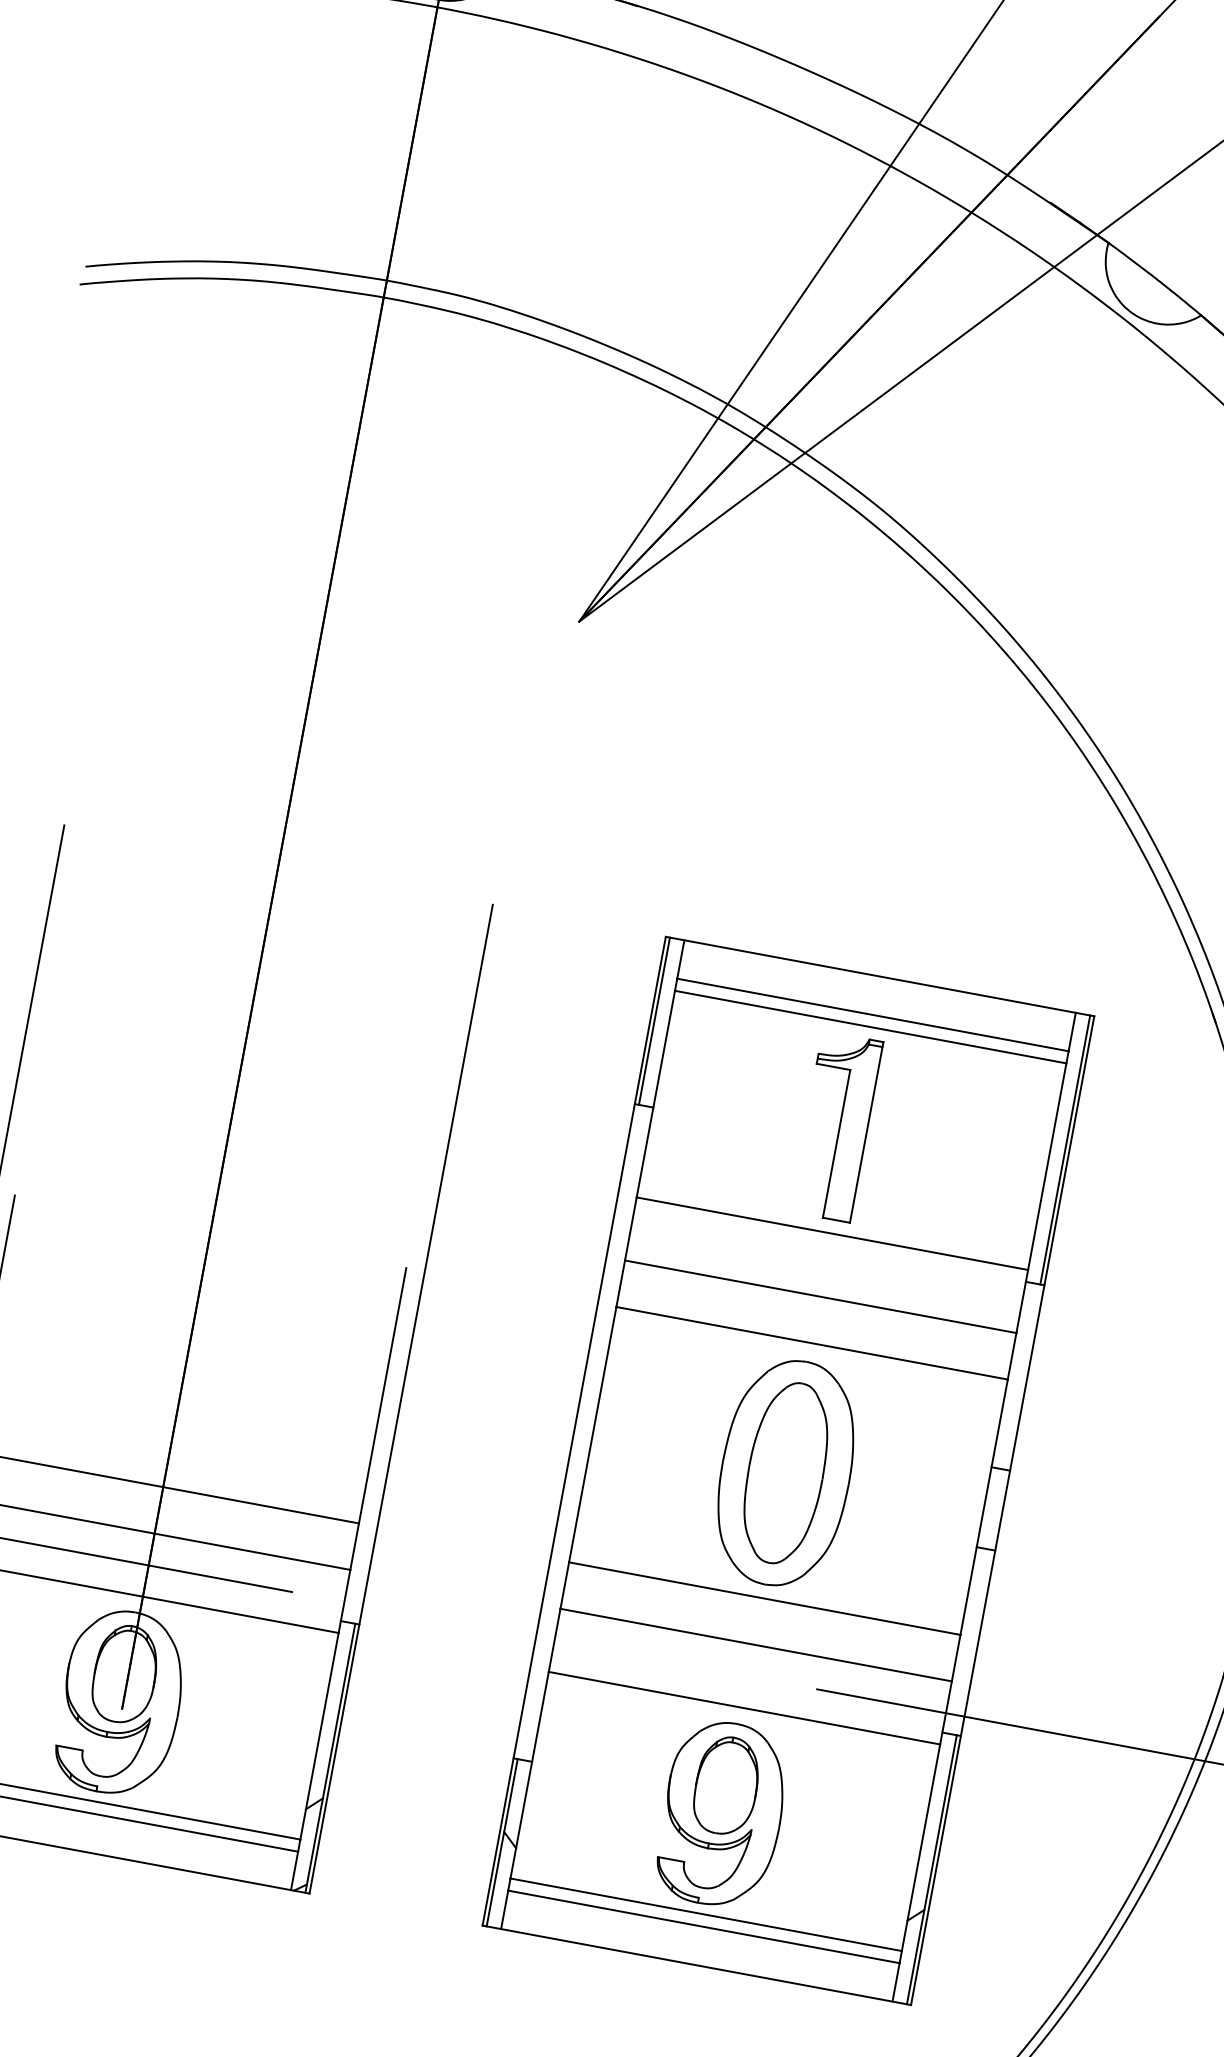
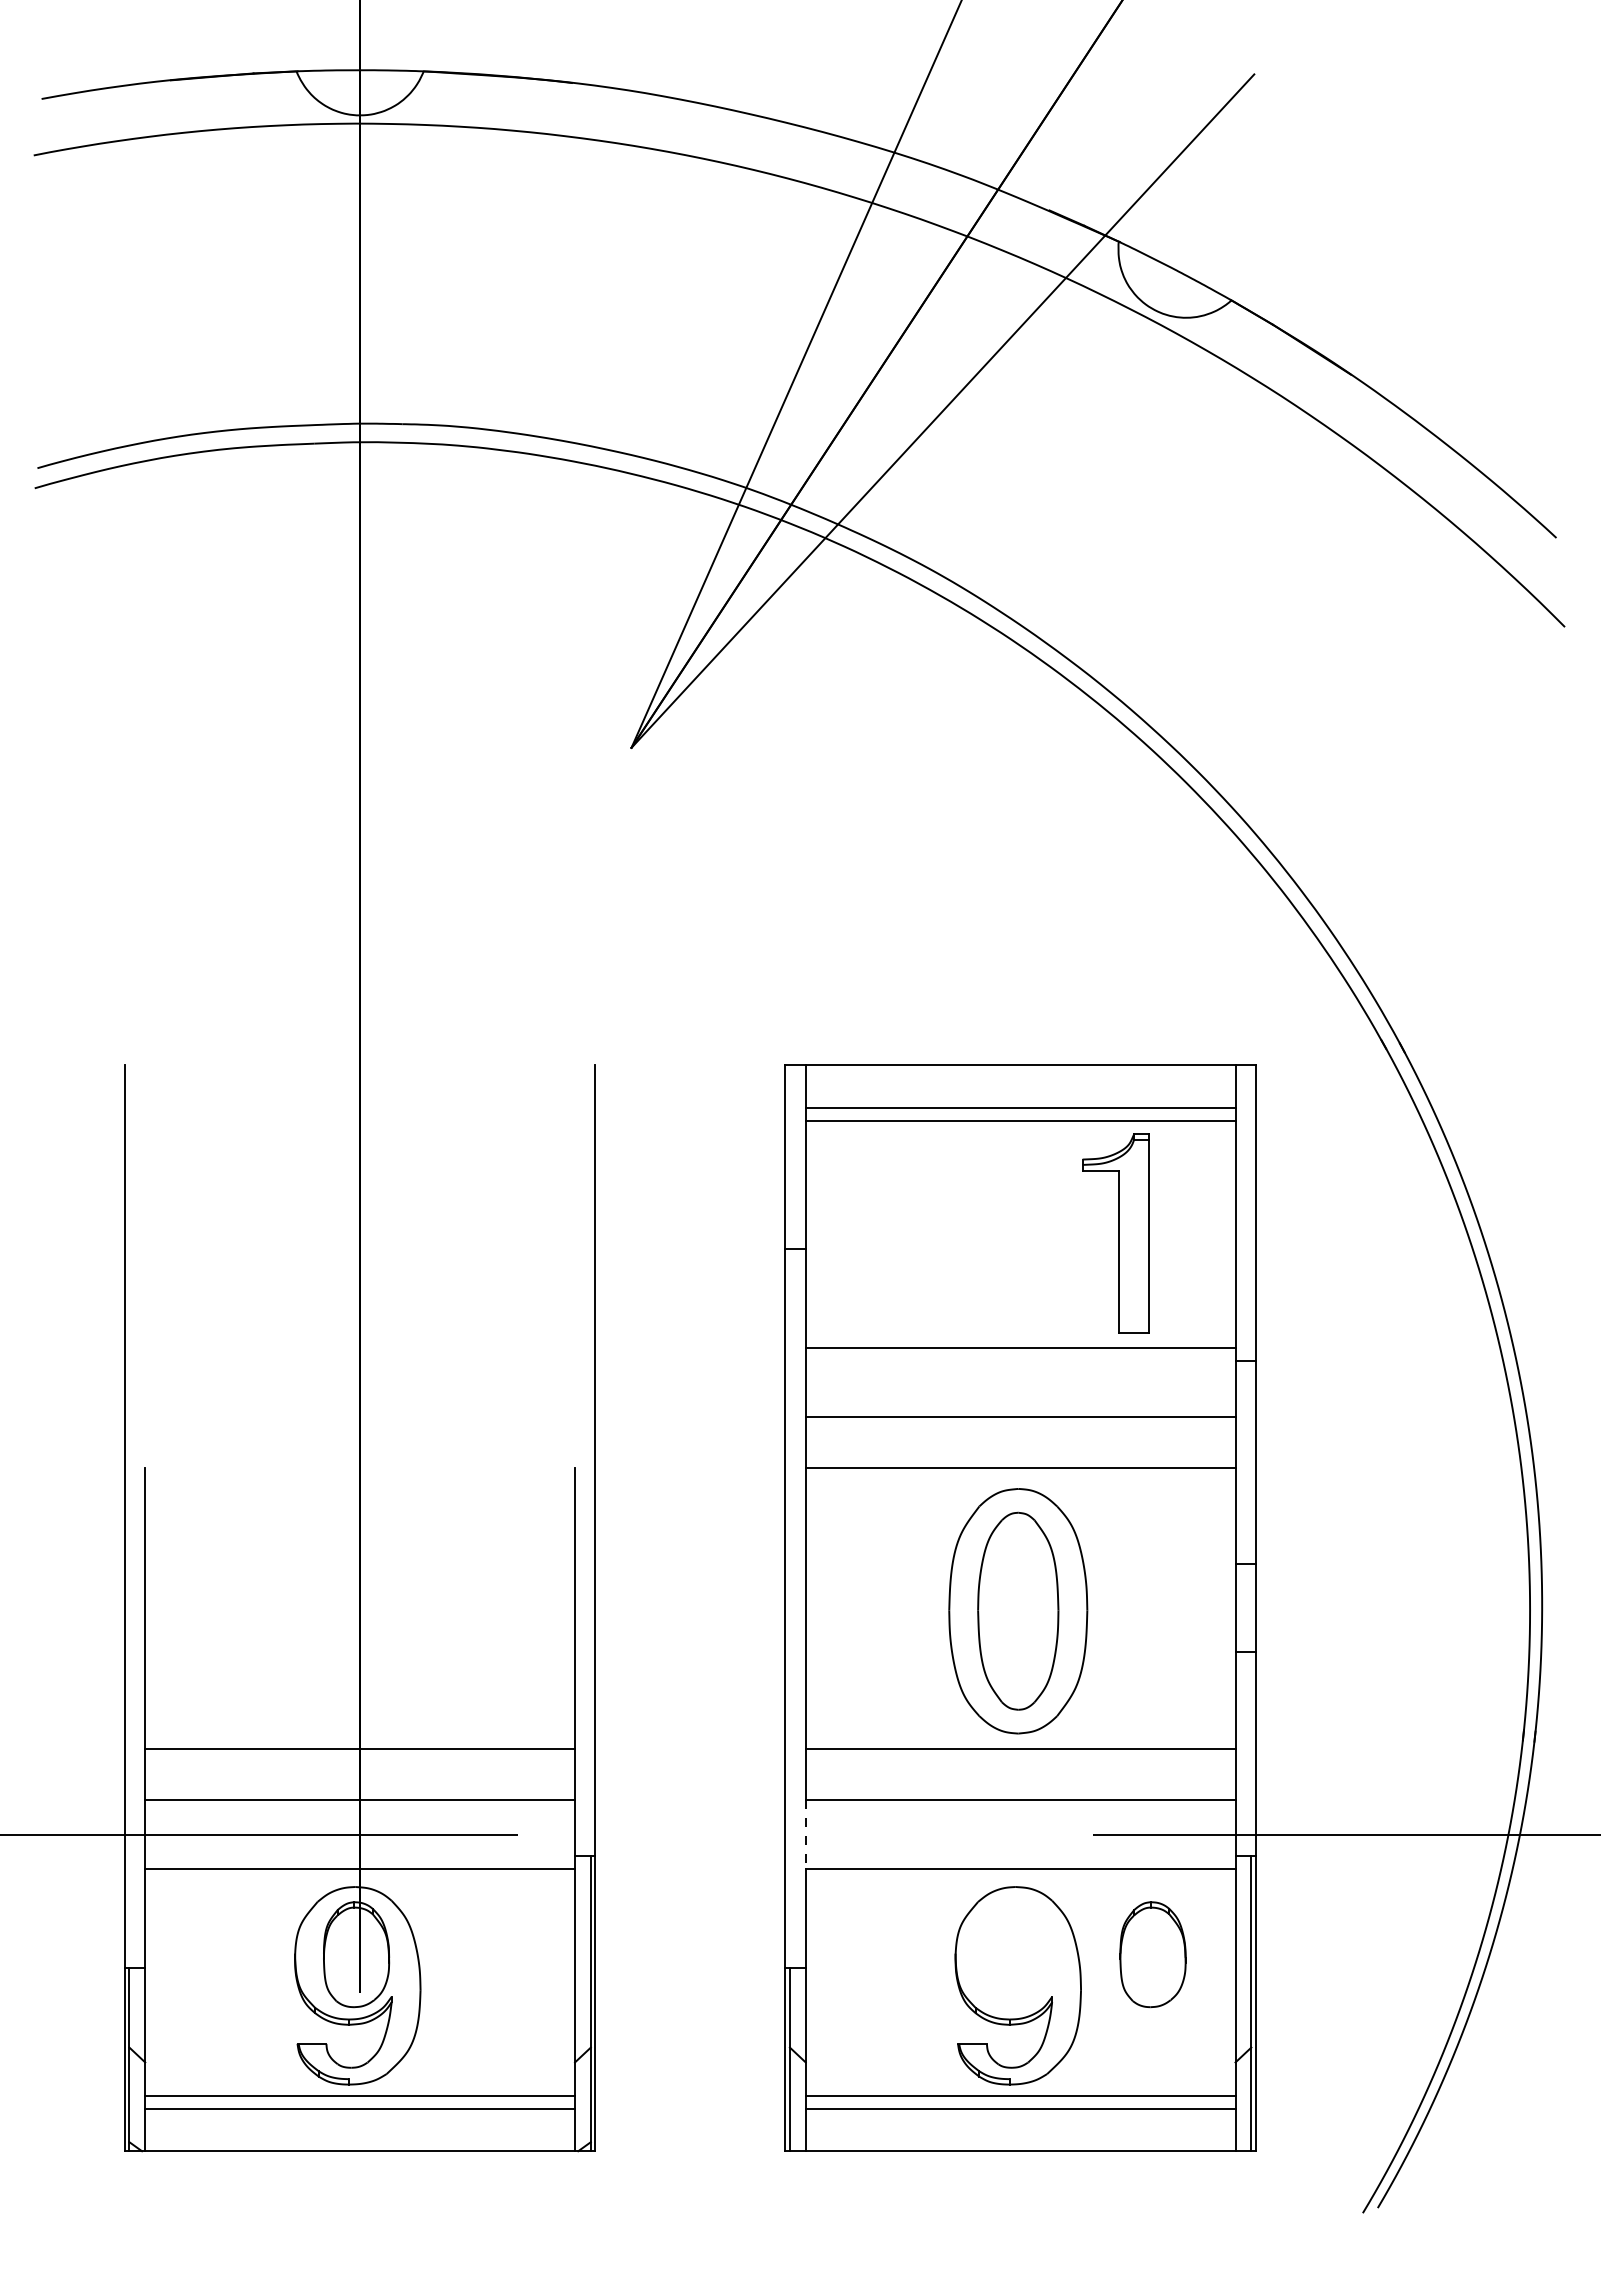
line: (654, 1021) -> (789, 1157), removed
part: (836, 1126) -> (1115, 1233), moved
line: (1065, 1149) -> (1251, 1212), removed
line: (554, 1640) -> (805, 1834), solid -> dashed
part: (726, 1785) -> (1152, 1954), moved

